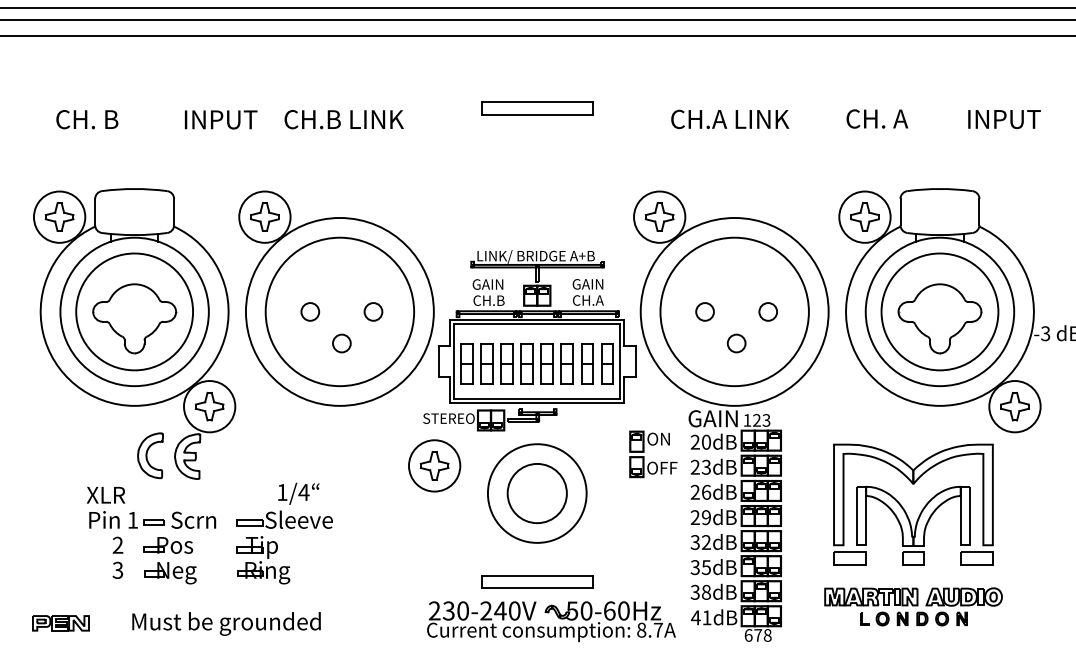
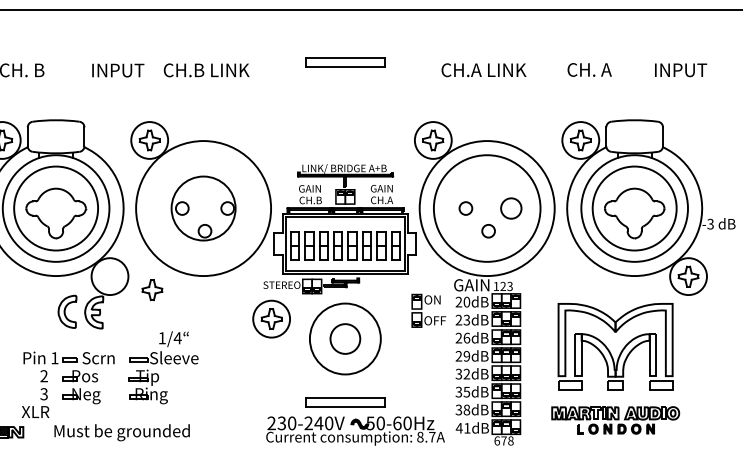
circle: (339, 311) -> (203, 208), size x0.6
circle: (768, 311) -> (511, 208), size x1.6
part: (209, 406) -> (152, 290), moved
circle: (536, 493) -> (344, 338), size x0.7
text: (105, 495) -> (35, 412), moved

